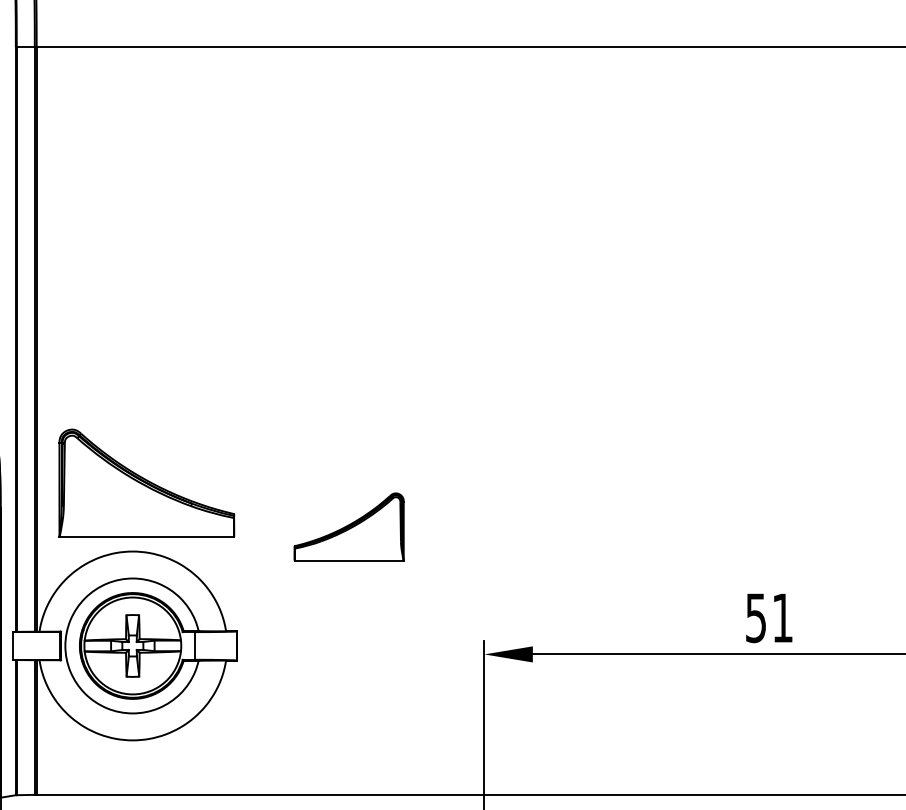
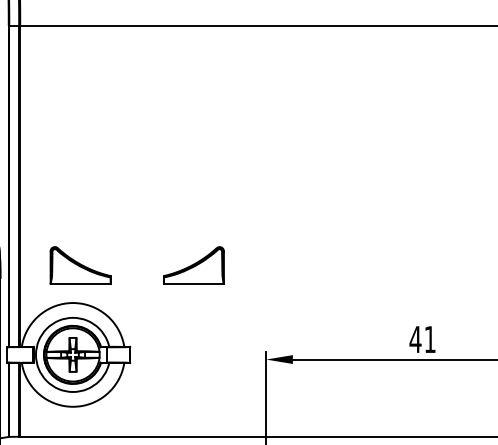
part: (146, 483) -> (80, 265), size x0.62
part: (348, 526) -> (193, 265), moved
text: (755, 617) -> (415, 339), 51 -> 41

